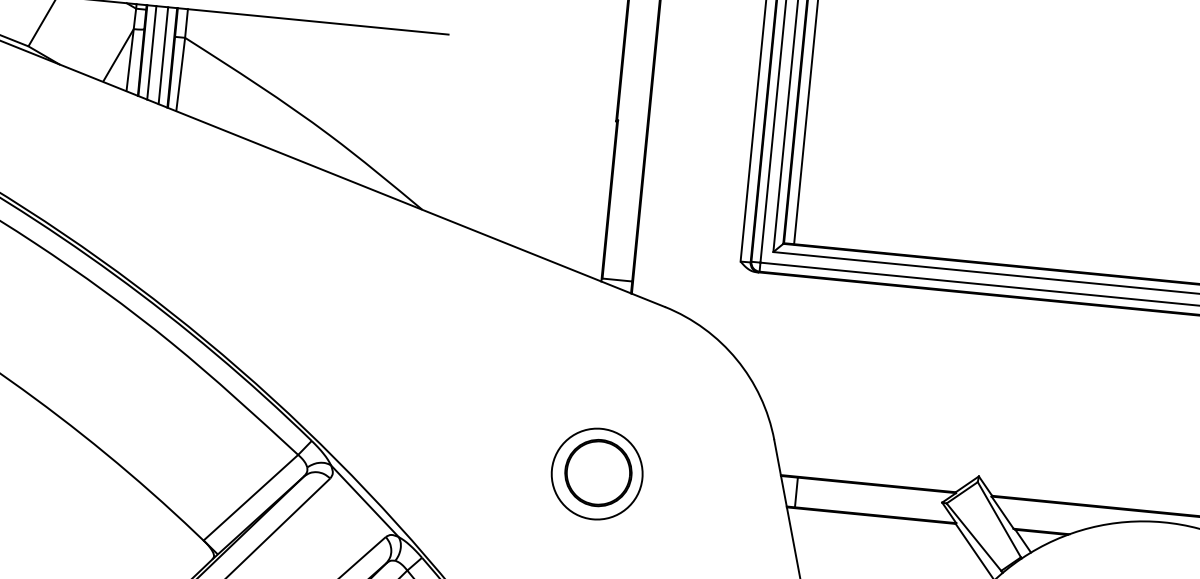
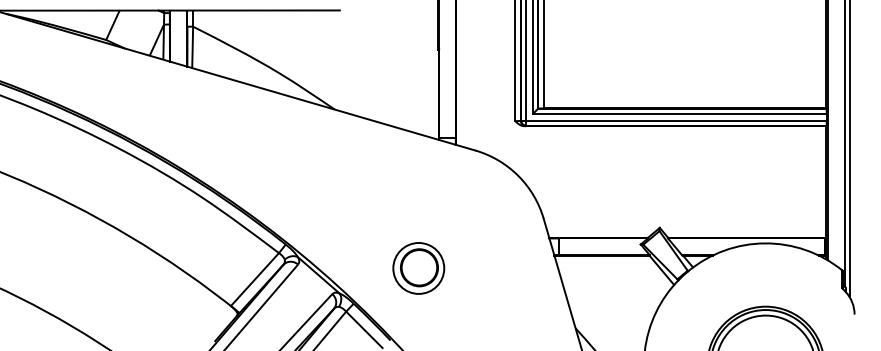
line: (152, 52) -> (175, 36), removed
line: (162, 55) -> (181, 37), removed
part: (596, 474) -> (418, 268), moved

